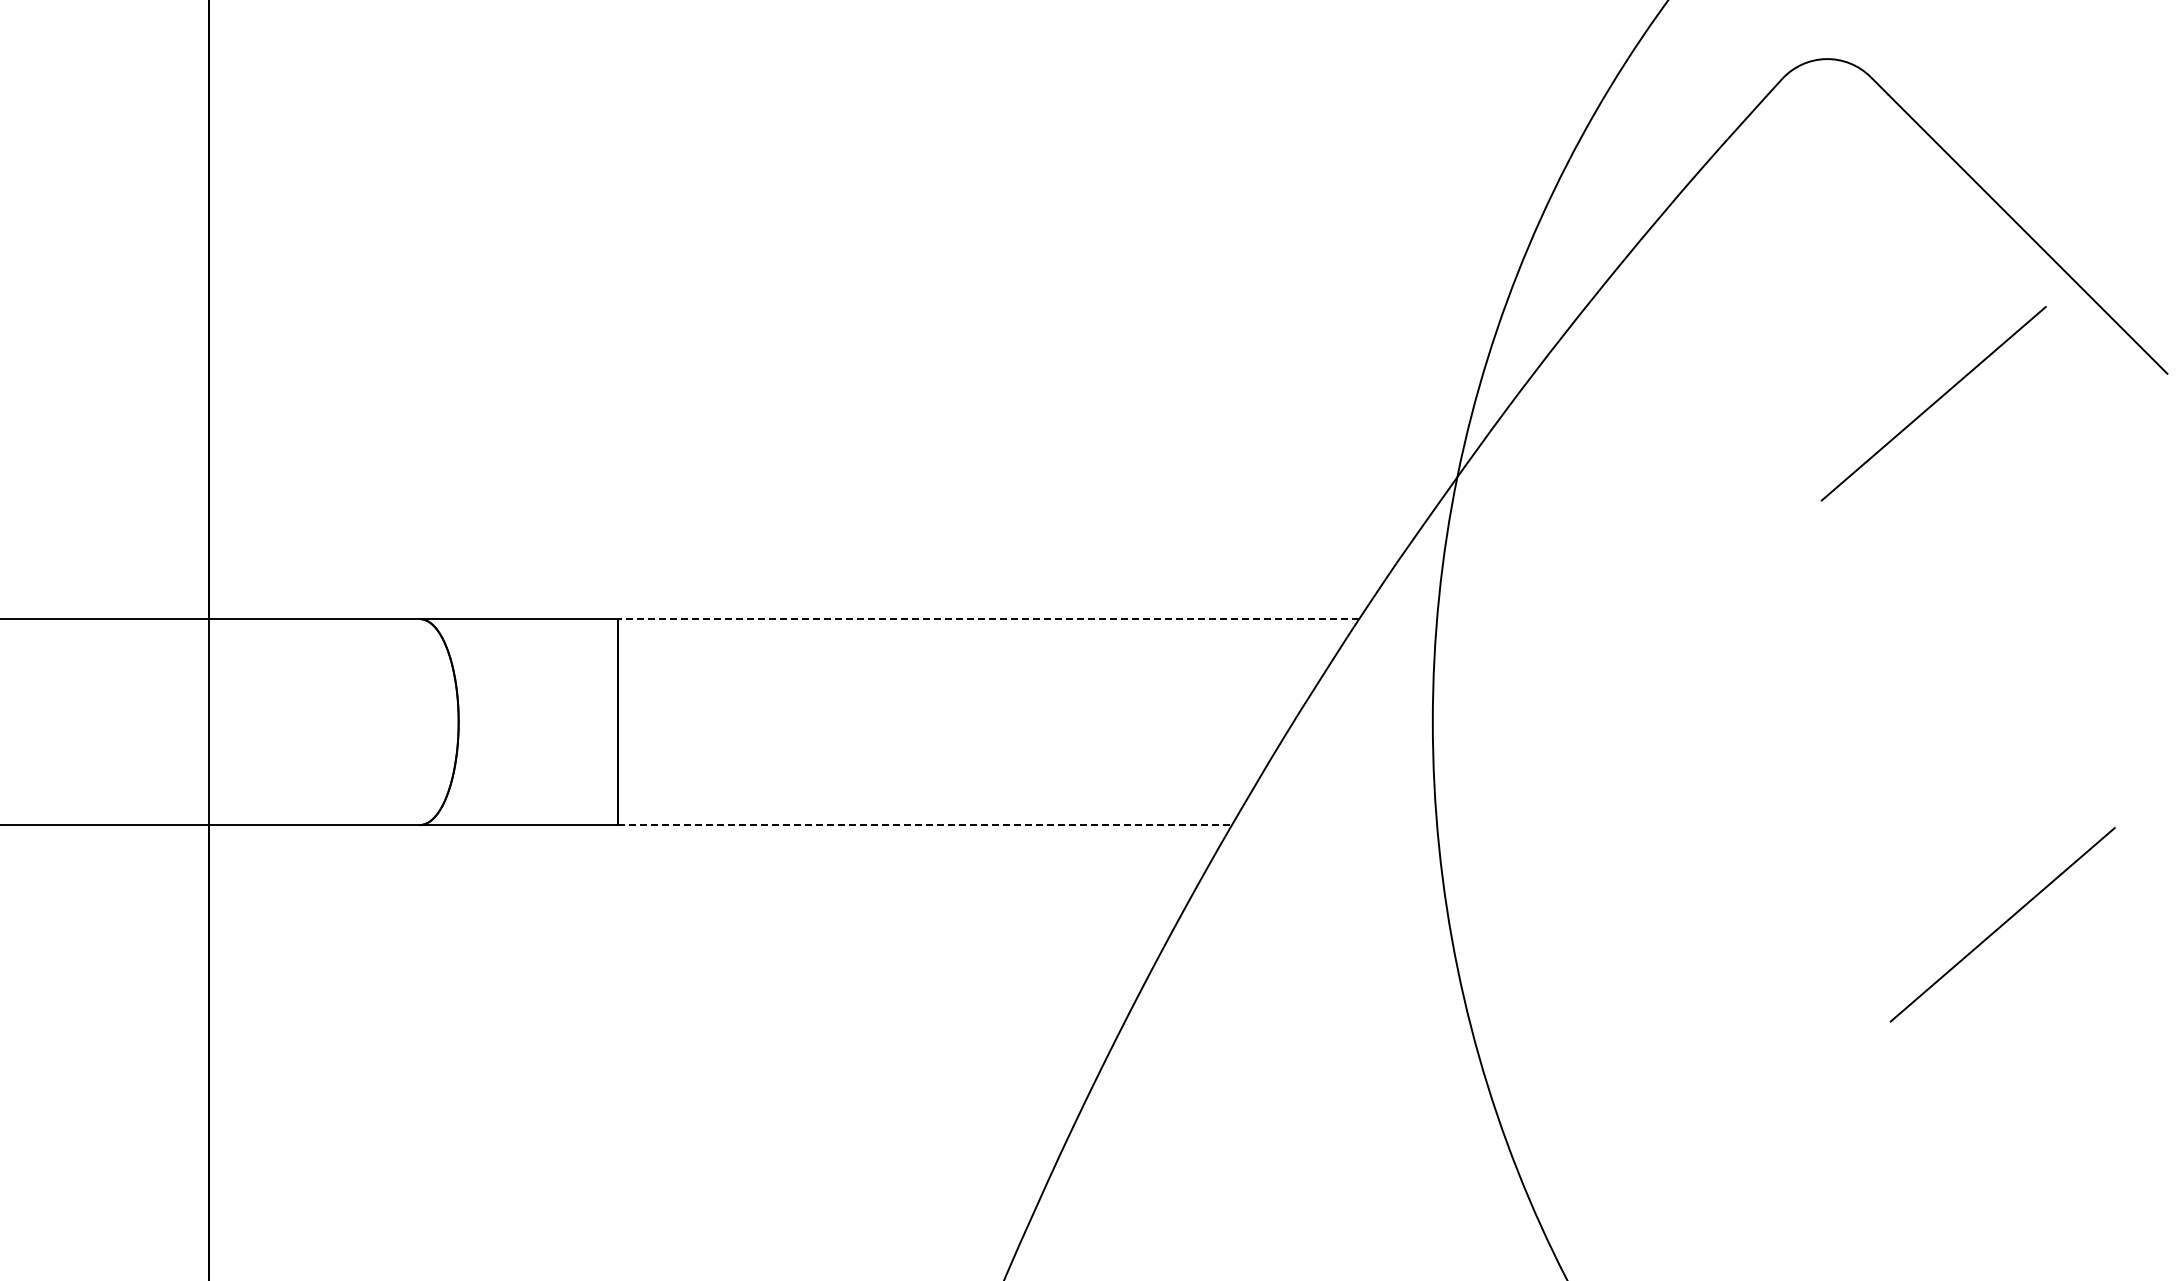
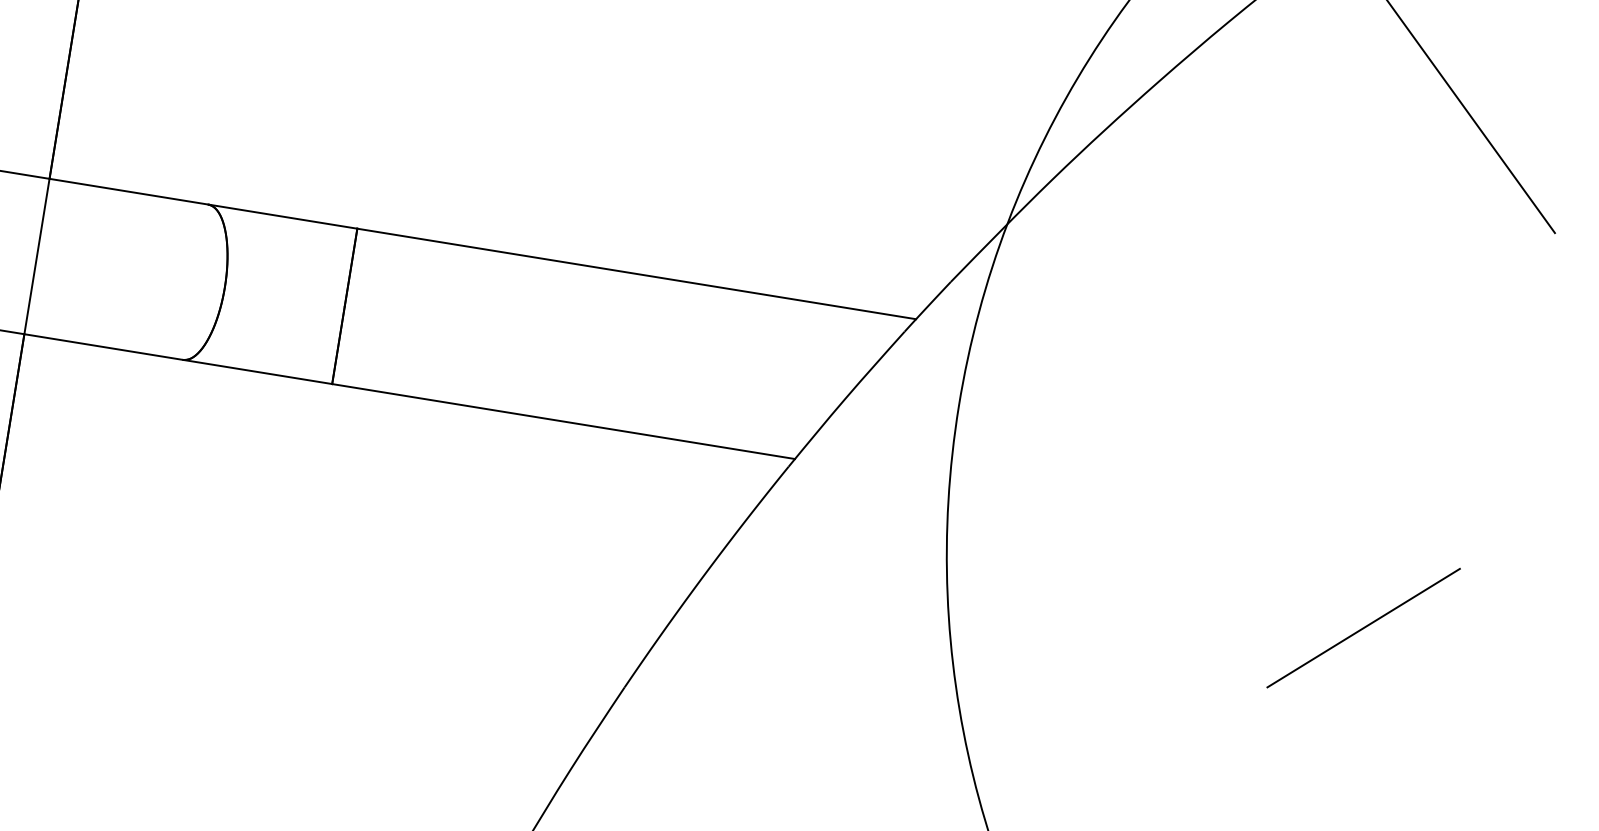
line: (1933, 403) -> (1375, 226), removed
line: (988, 619) -> (636, 274), dashed -> solid
line: (925, 825) -> (564, 421), dashed -> solid

